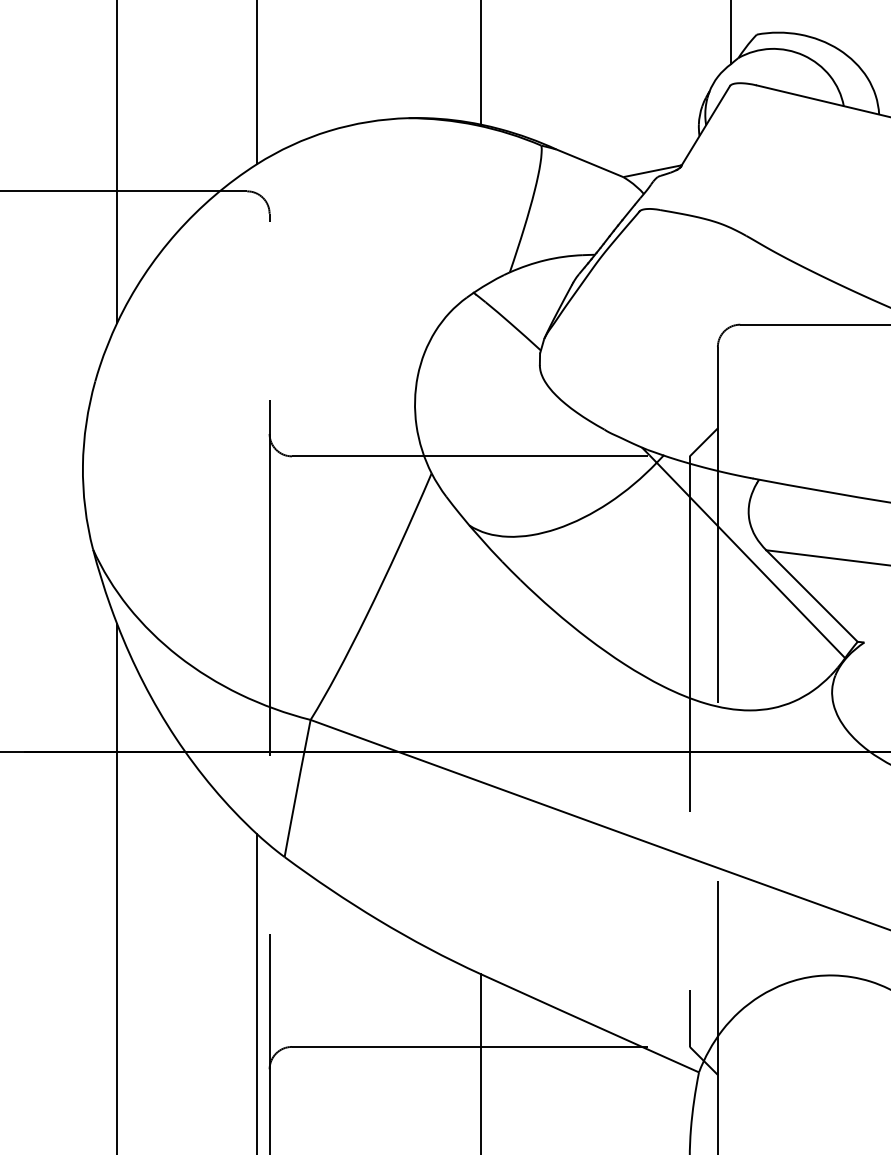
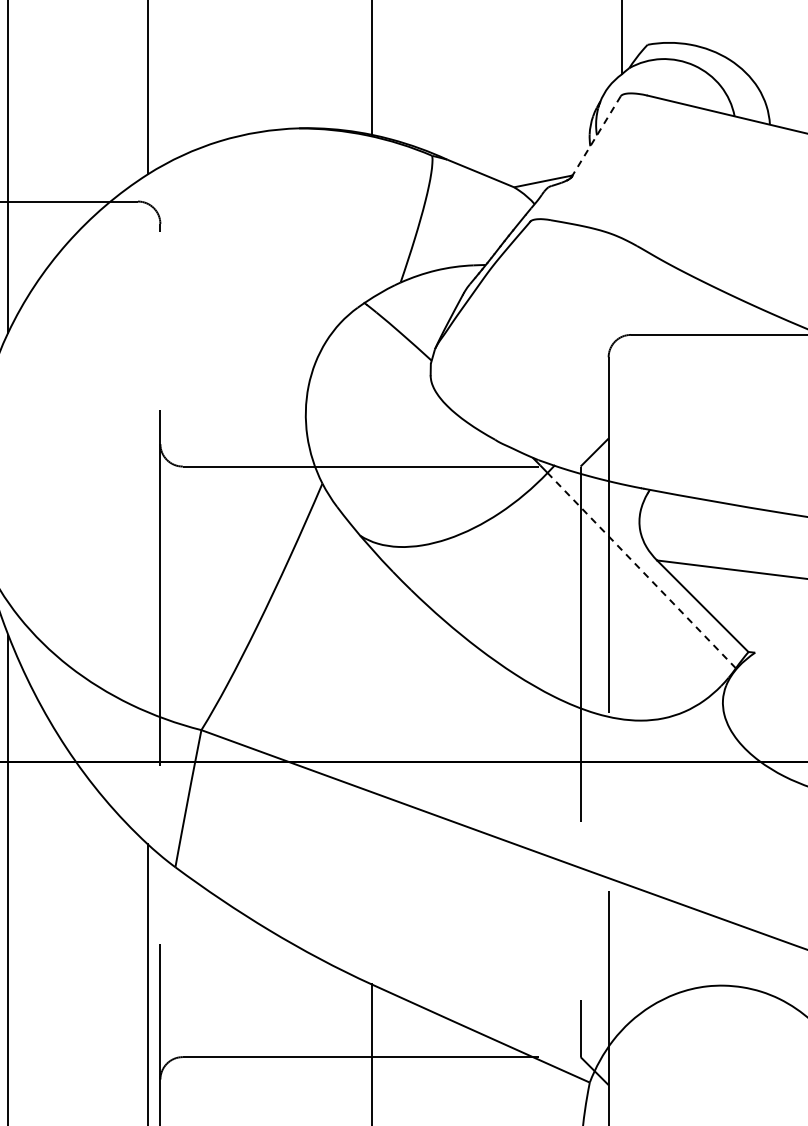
line: (705, 126) -> (596, 136), solid -> dashed
line: (750, 560) -> (641, 570), solid -> dashed

